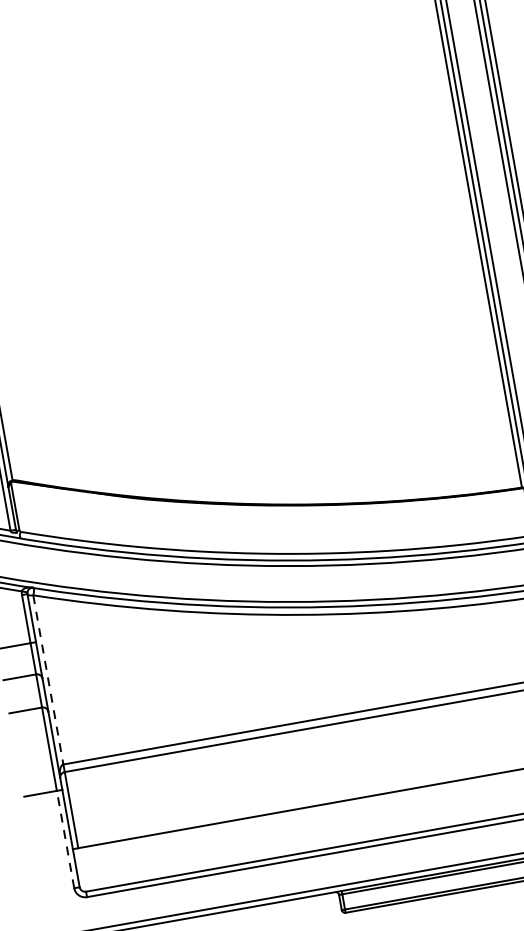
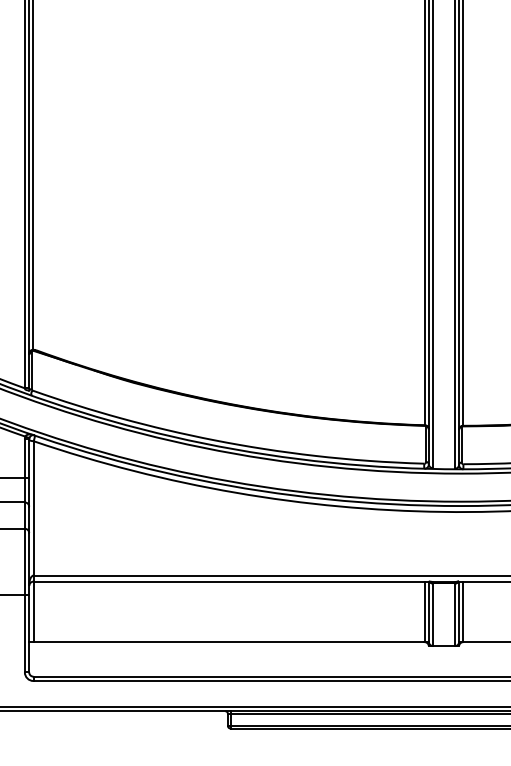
line: (48, 680) -> (33, 508), dashed -> solid
line: (65, 839) -> (24, 633), dashed -> solid

